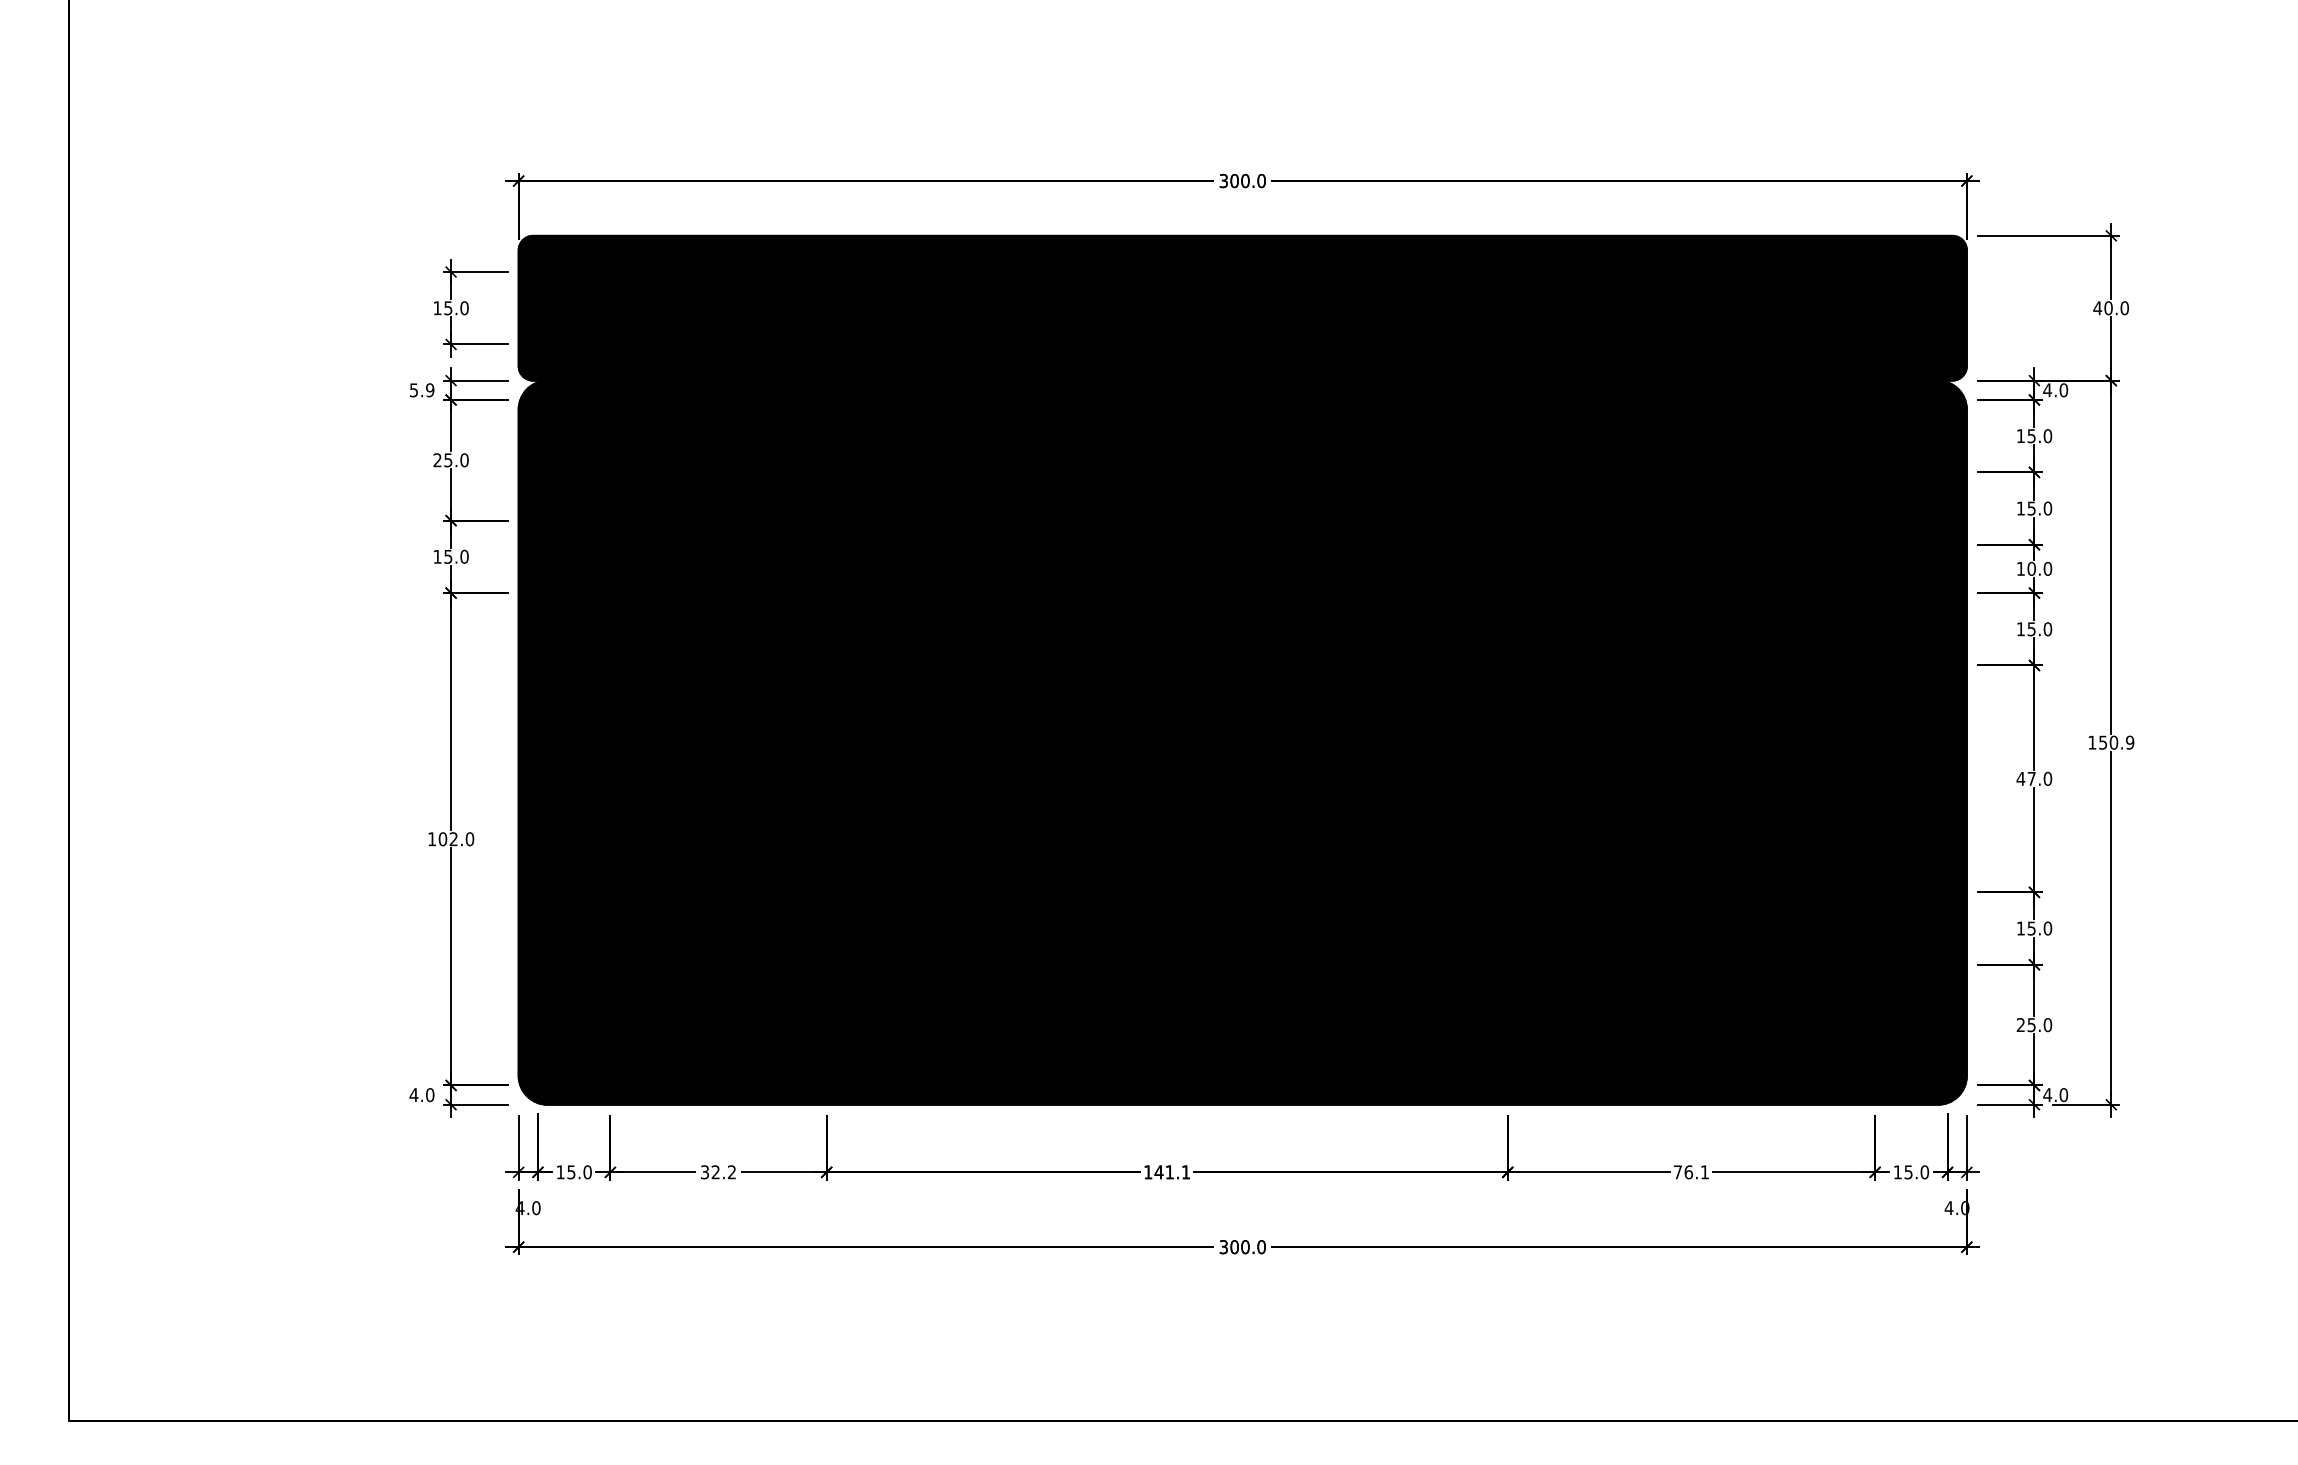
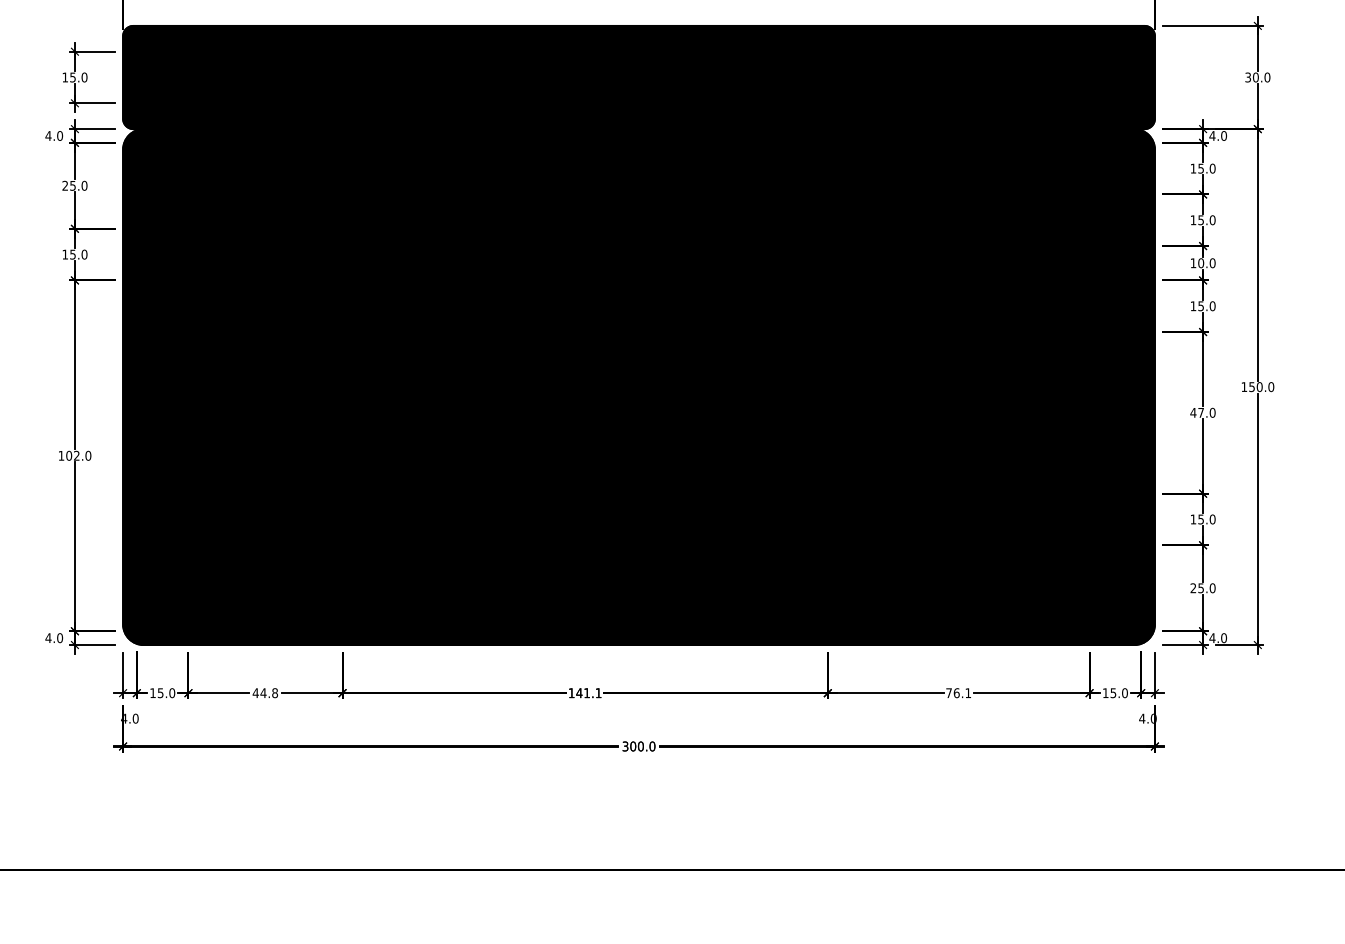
text: (2097, 308) -> (1248, 77), 40.0 -> 30.0
text: (421, 390) -> (53, 136), 5.9 -> 4.0
text: (2129, 742) -> (1270, 386), 150.9 -> 150.0
text: (718, 1172) -> (265, 693), 32.2 -> 44.8

